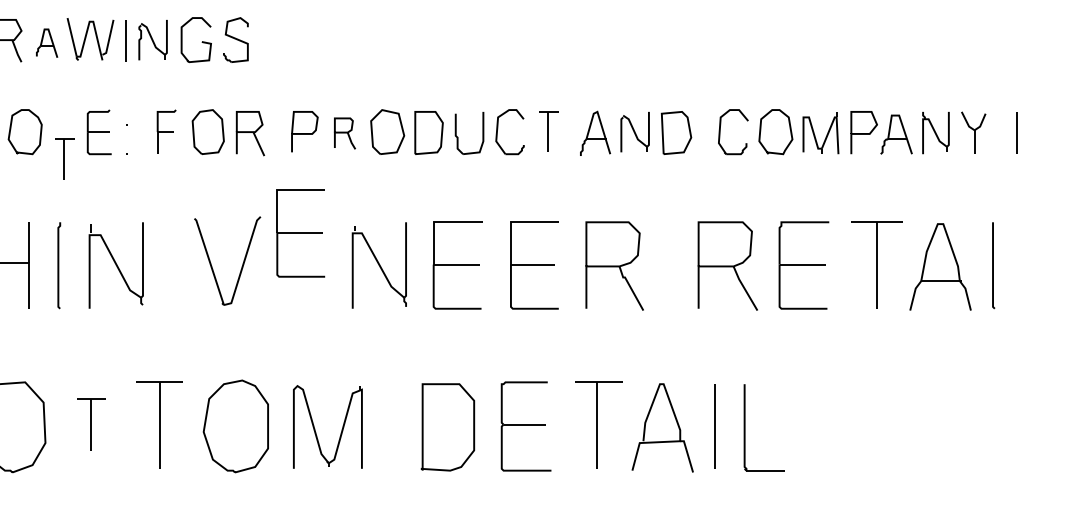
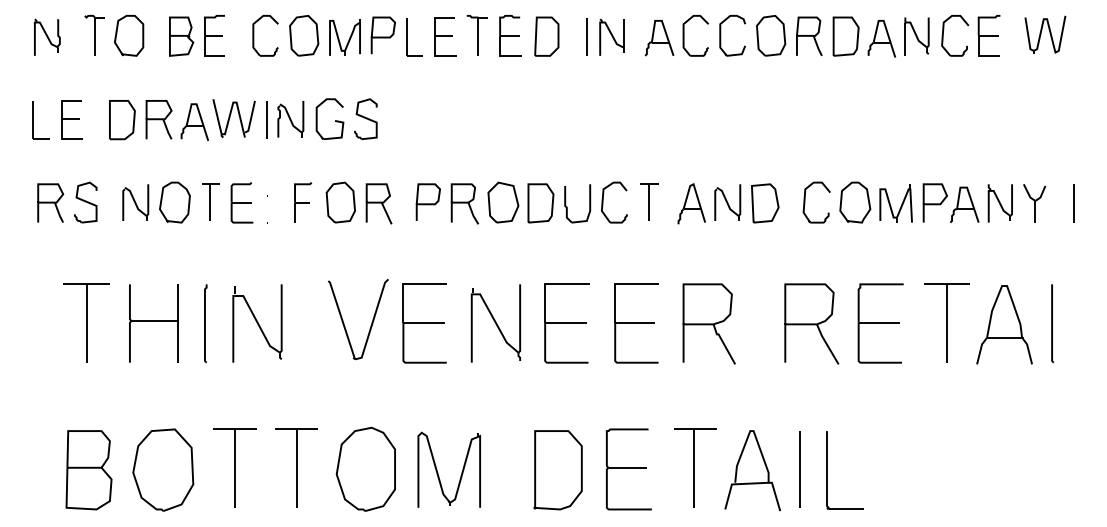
part: (46, 42) -> (194, 121), size x1.43
part: (344, 133) -> (464, 203), size x1.43
part: (64, 158) -> (210, 201), moved
part: (300, 233) -> (424, 323), moved
part: (90, 424) -> (234, 467), size x1.67

